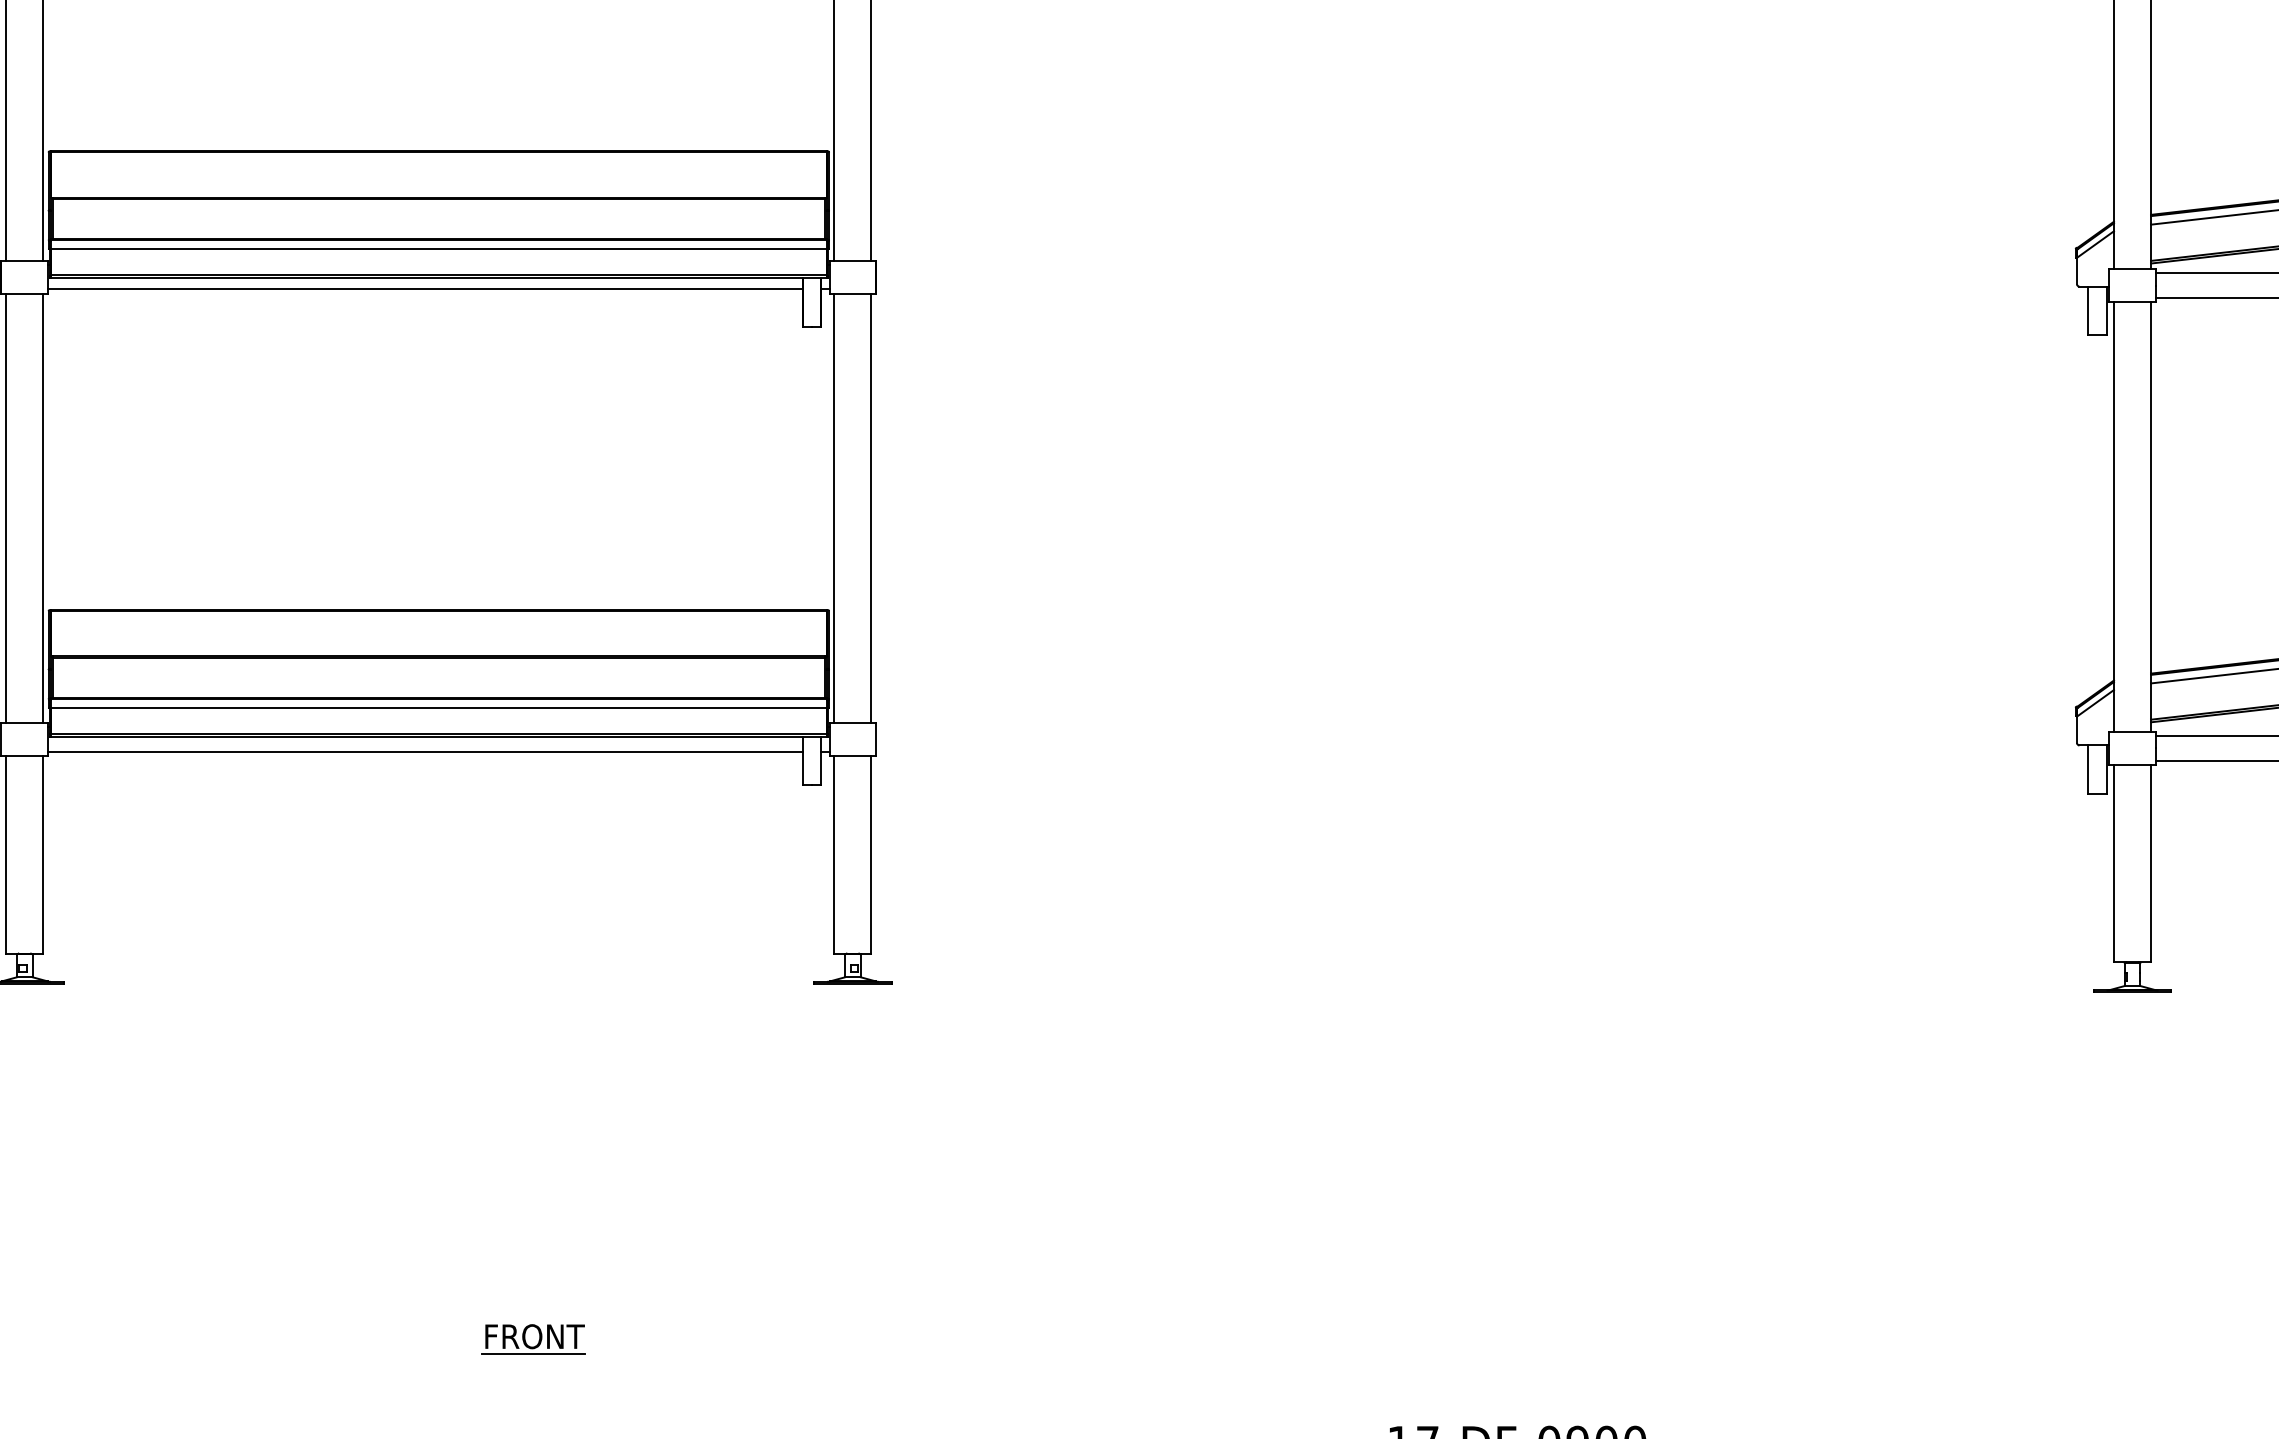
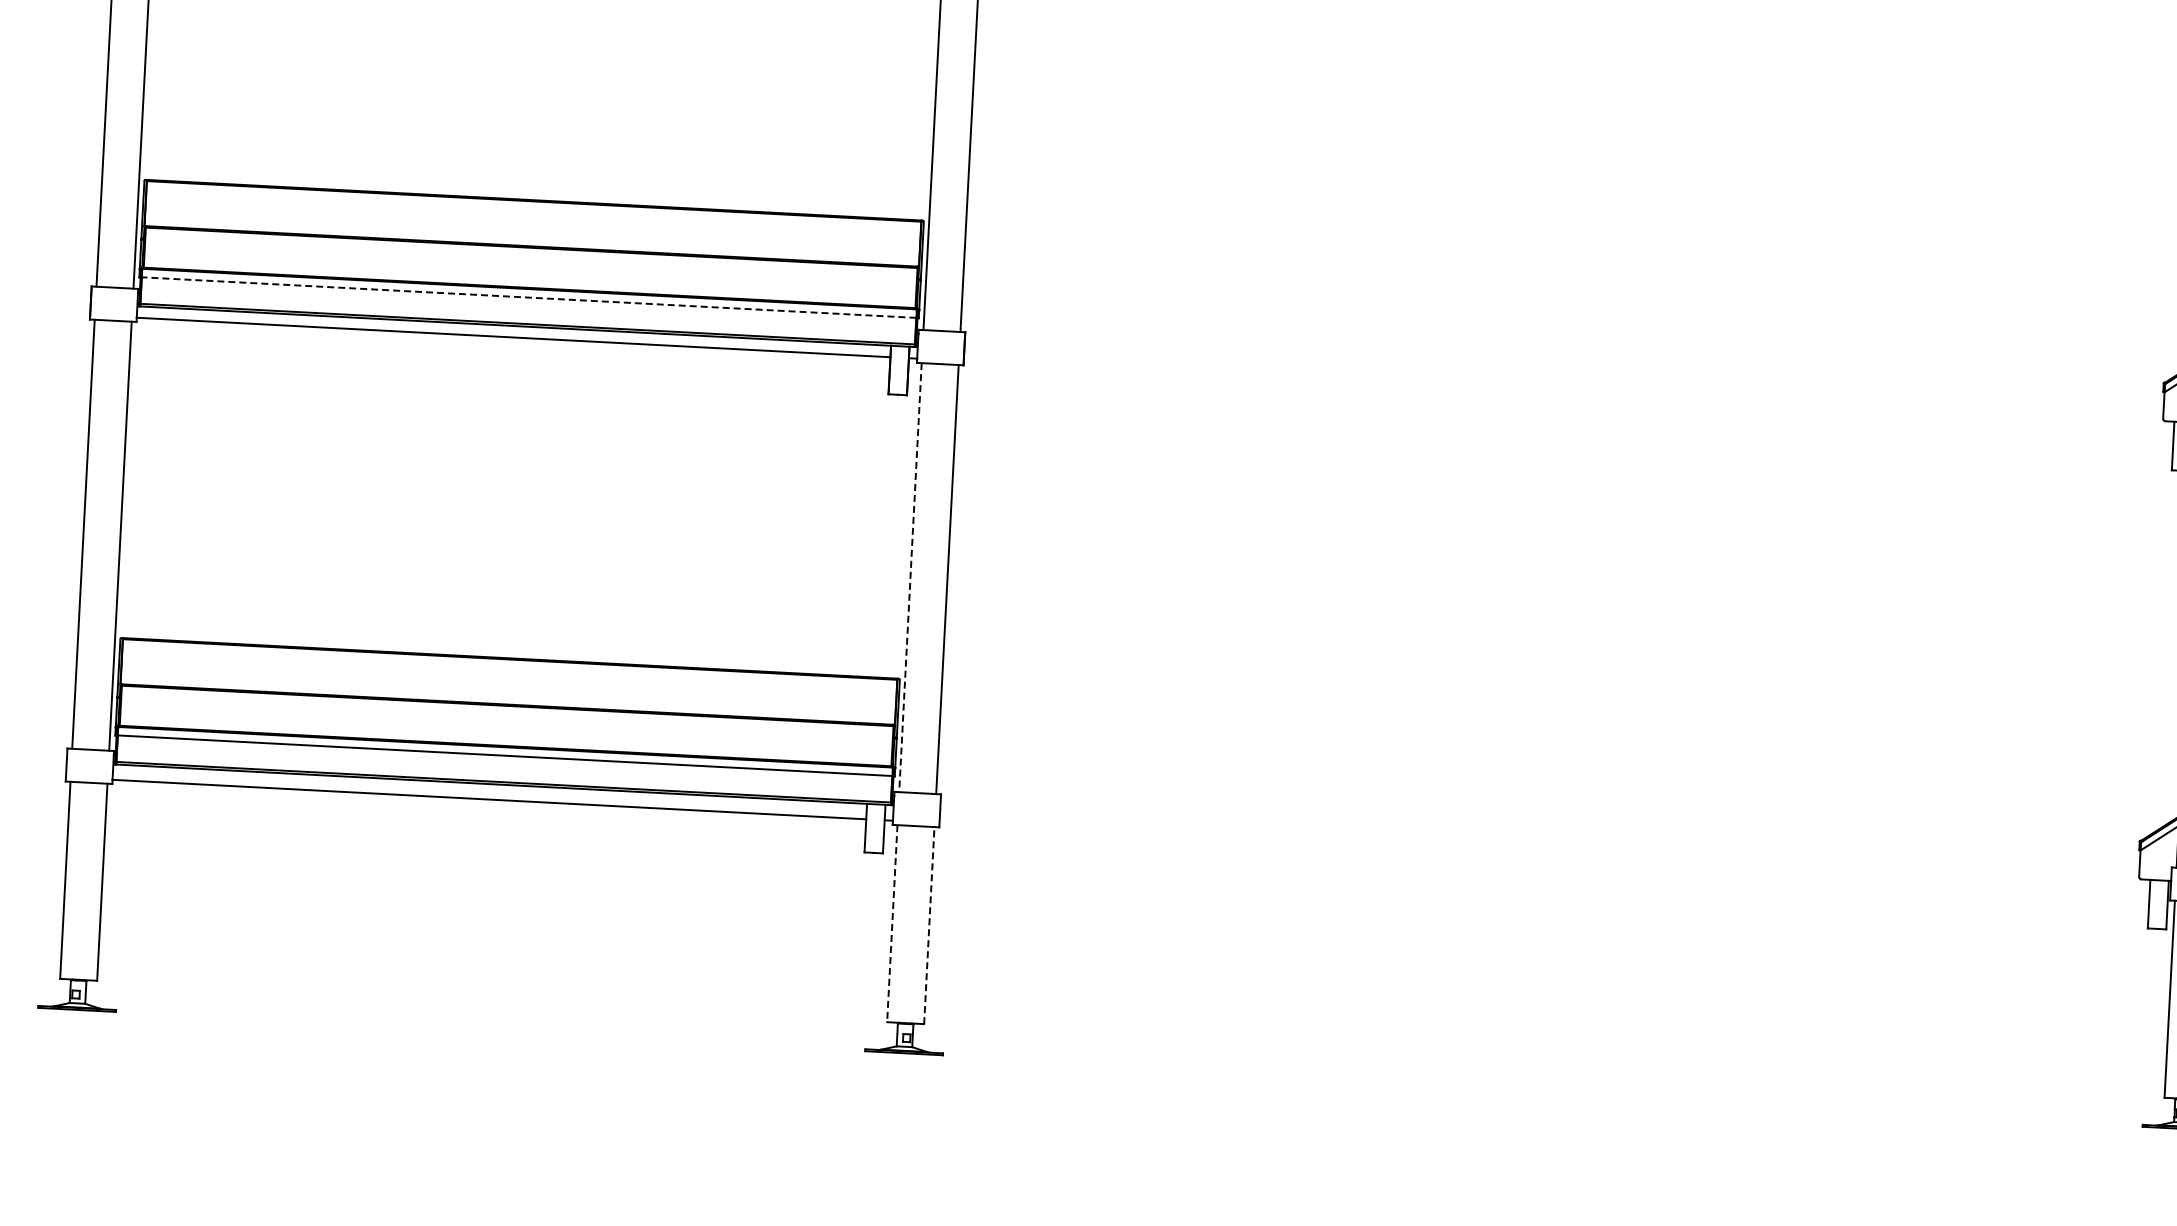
line: (438, 248) -> (528, 297), solid -> dashed
line: (834, 508) -> (910, 577), solid -> dashed
line: (834, 855) -> (892, 924), solid -> dashed
line: (871, 855) -> (929, 926), solid -> dashed

